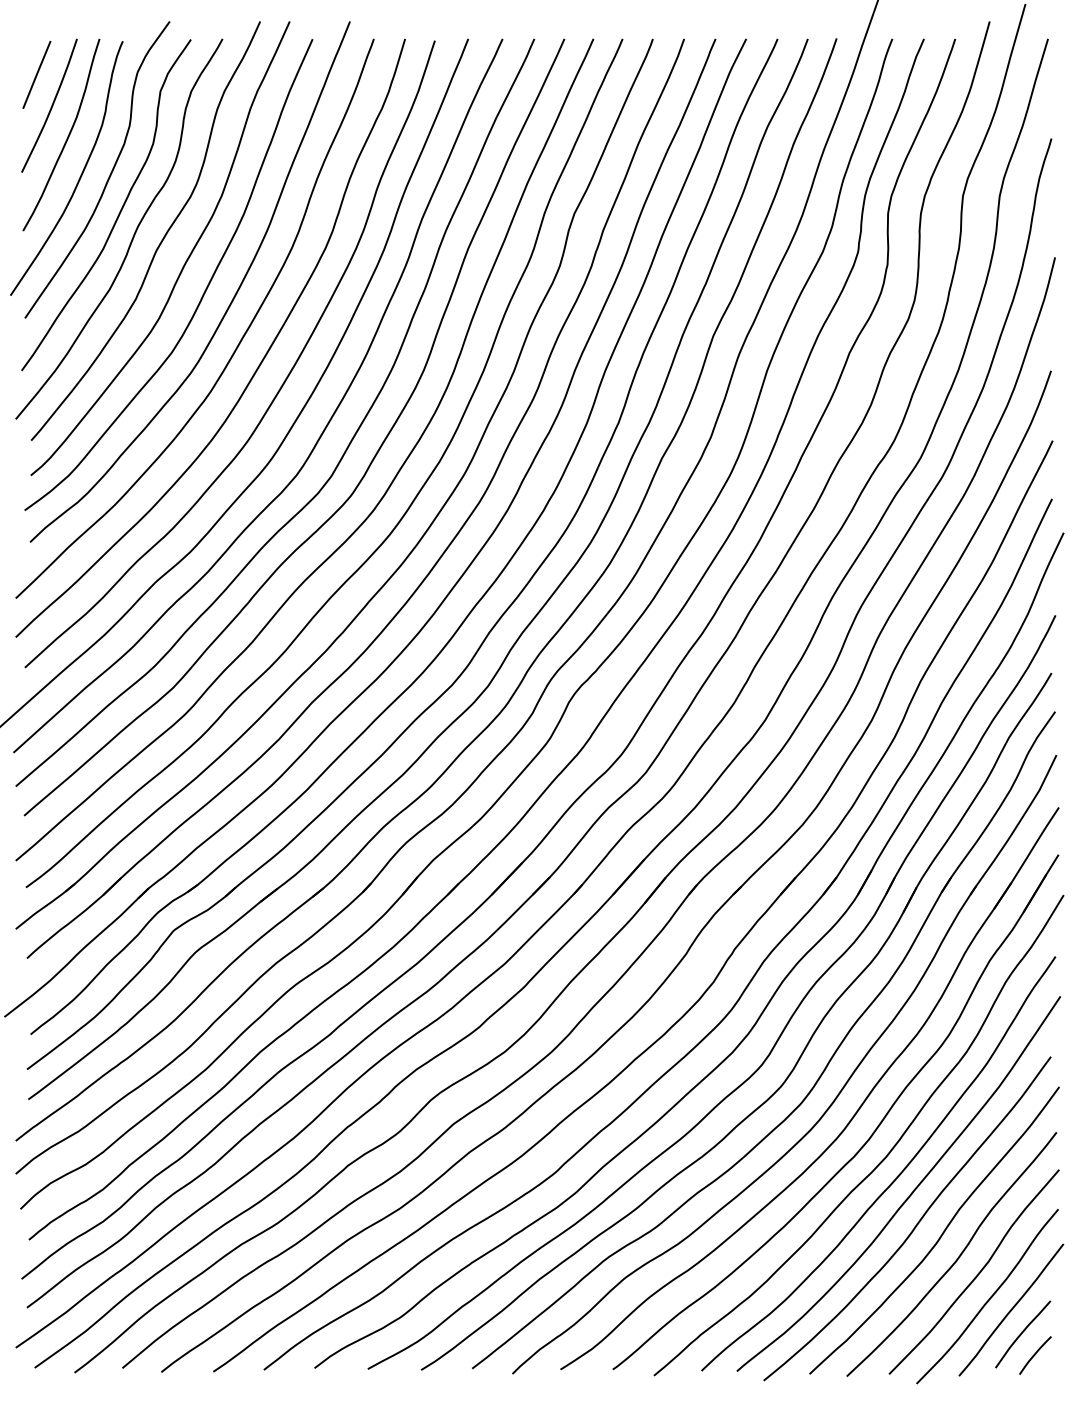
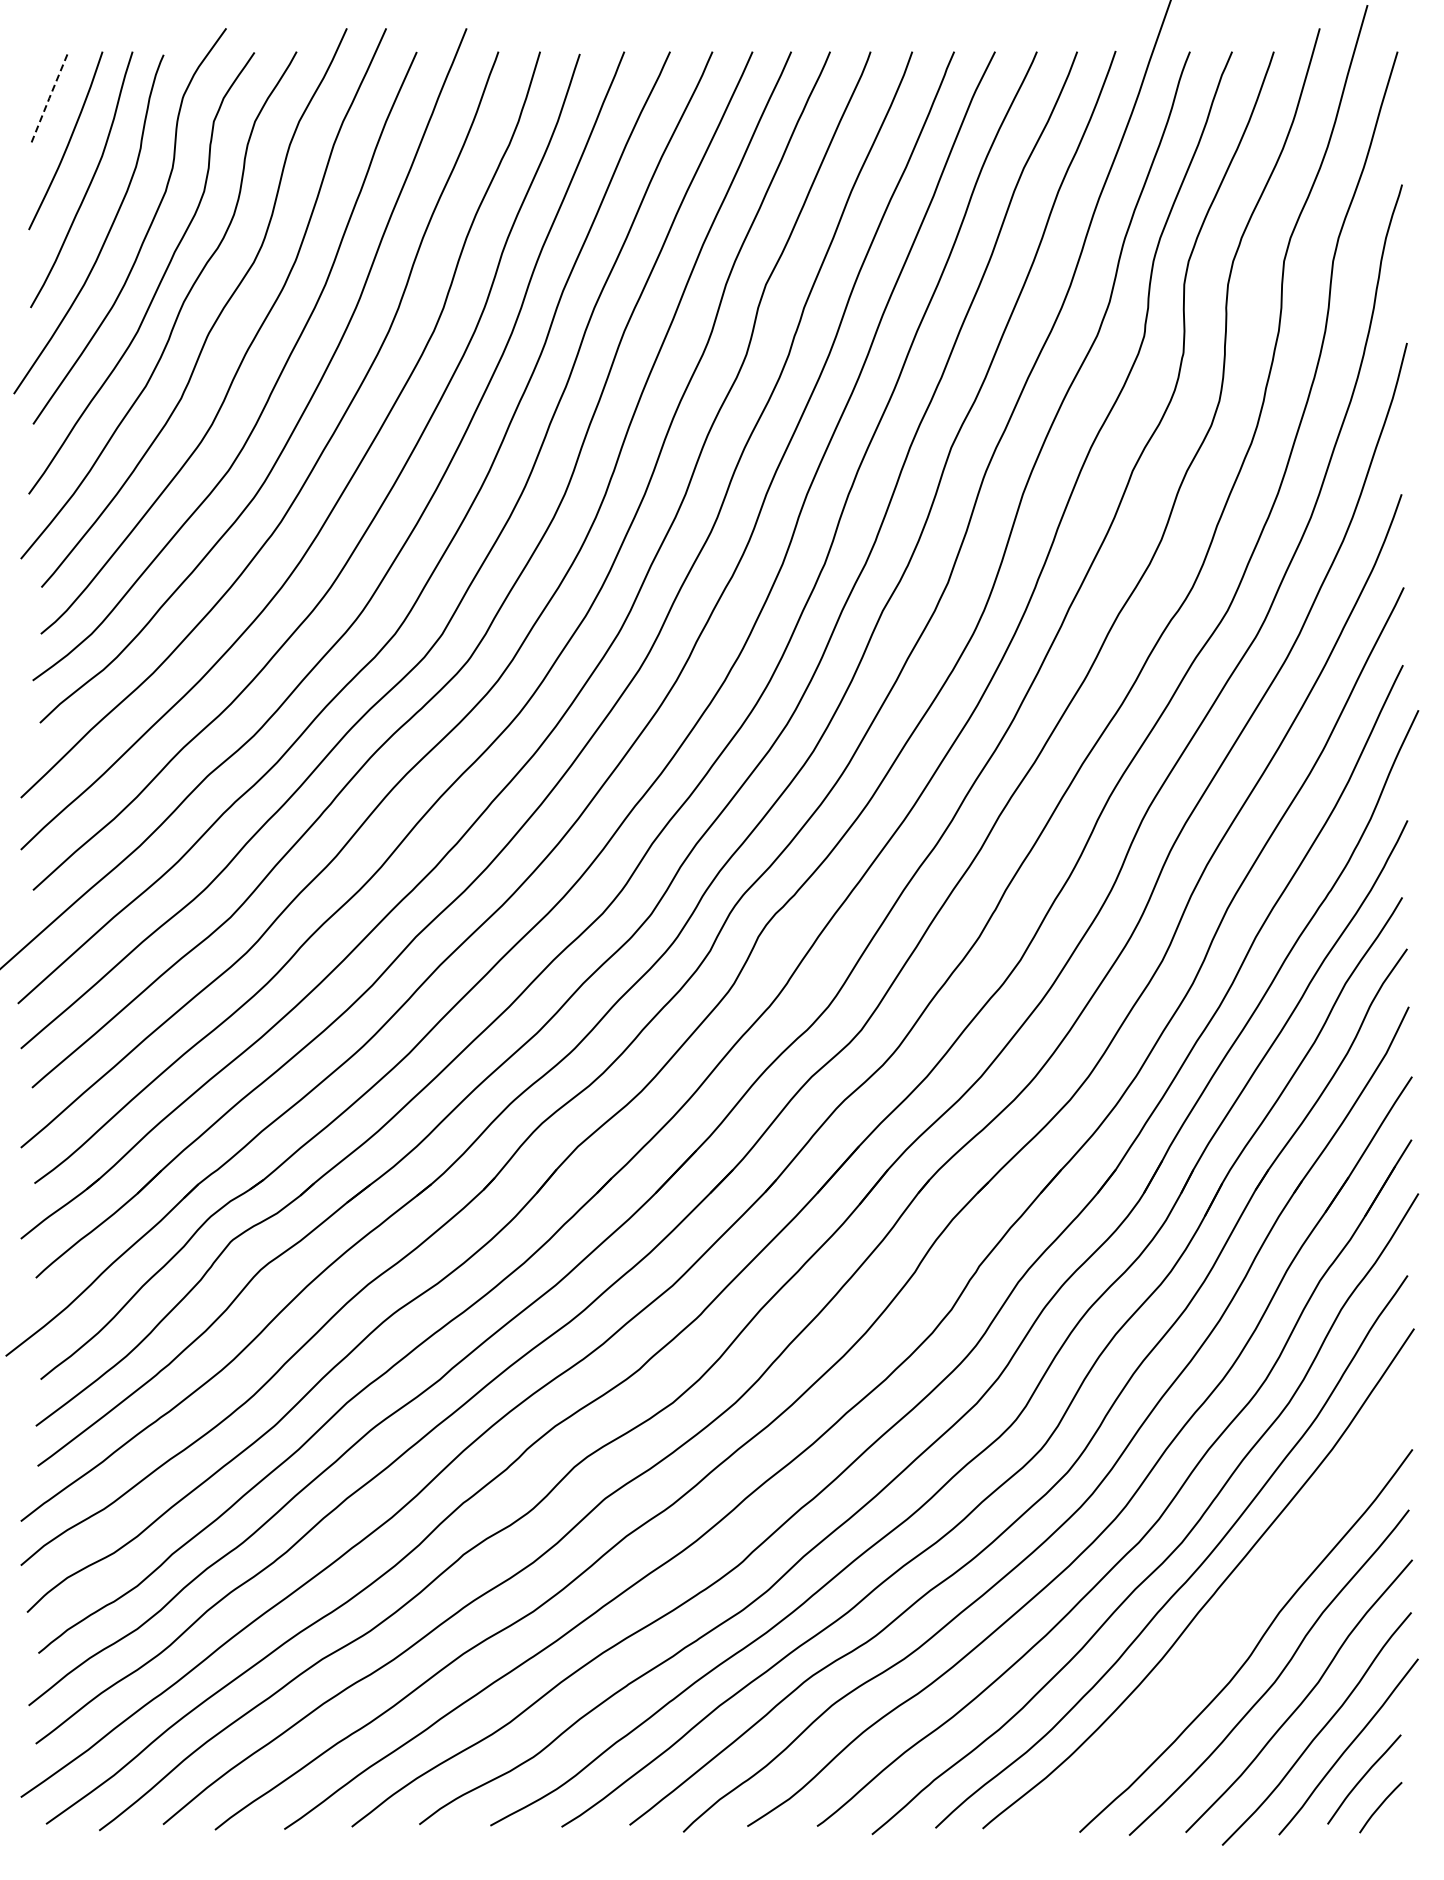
line: (37, 74) -> (49, 99), solid -> dashed
curve: (915, 1225) -> (1220, 1634), removed

